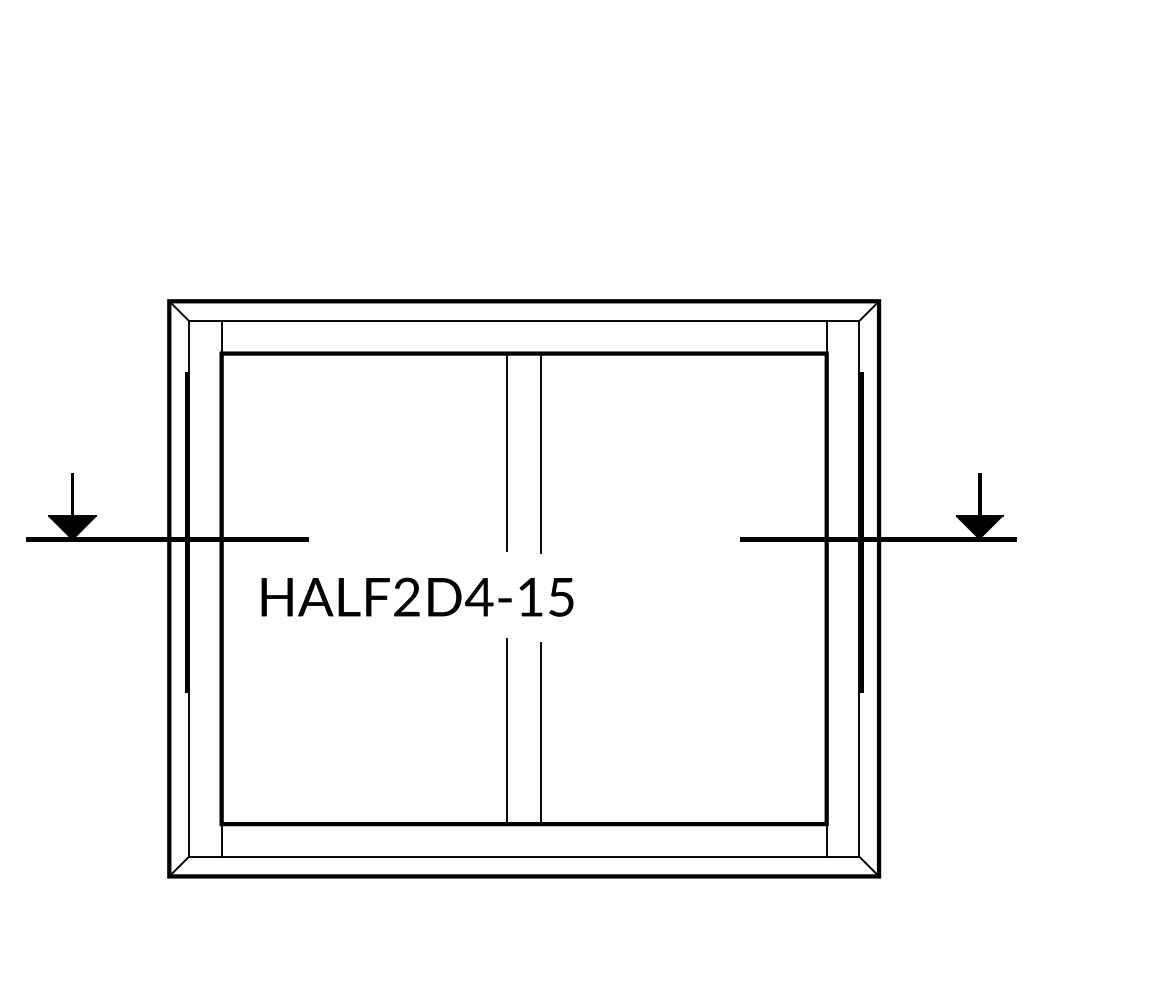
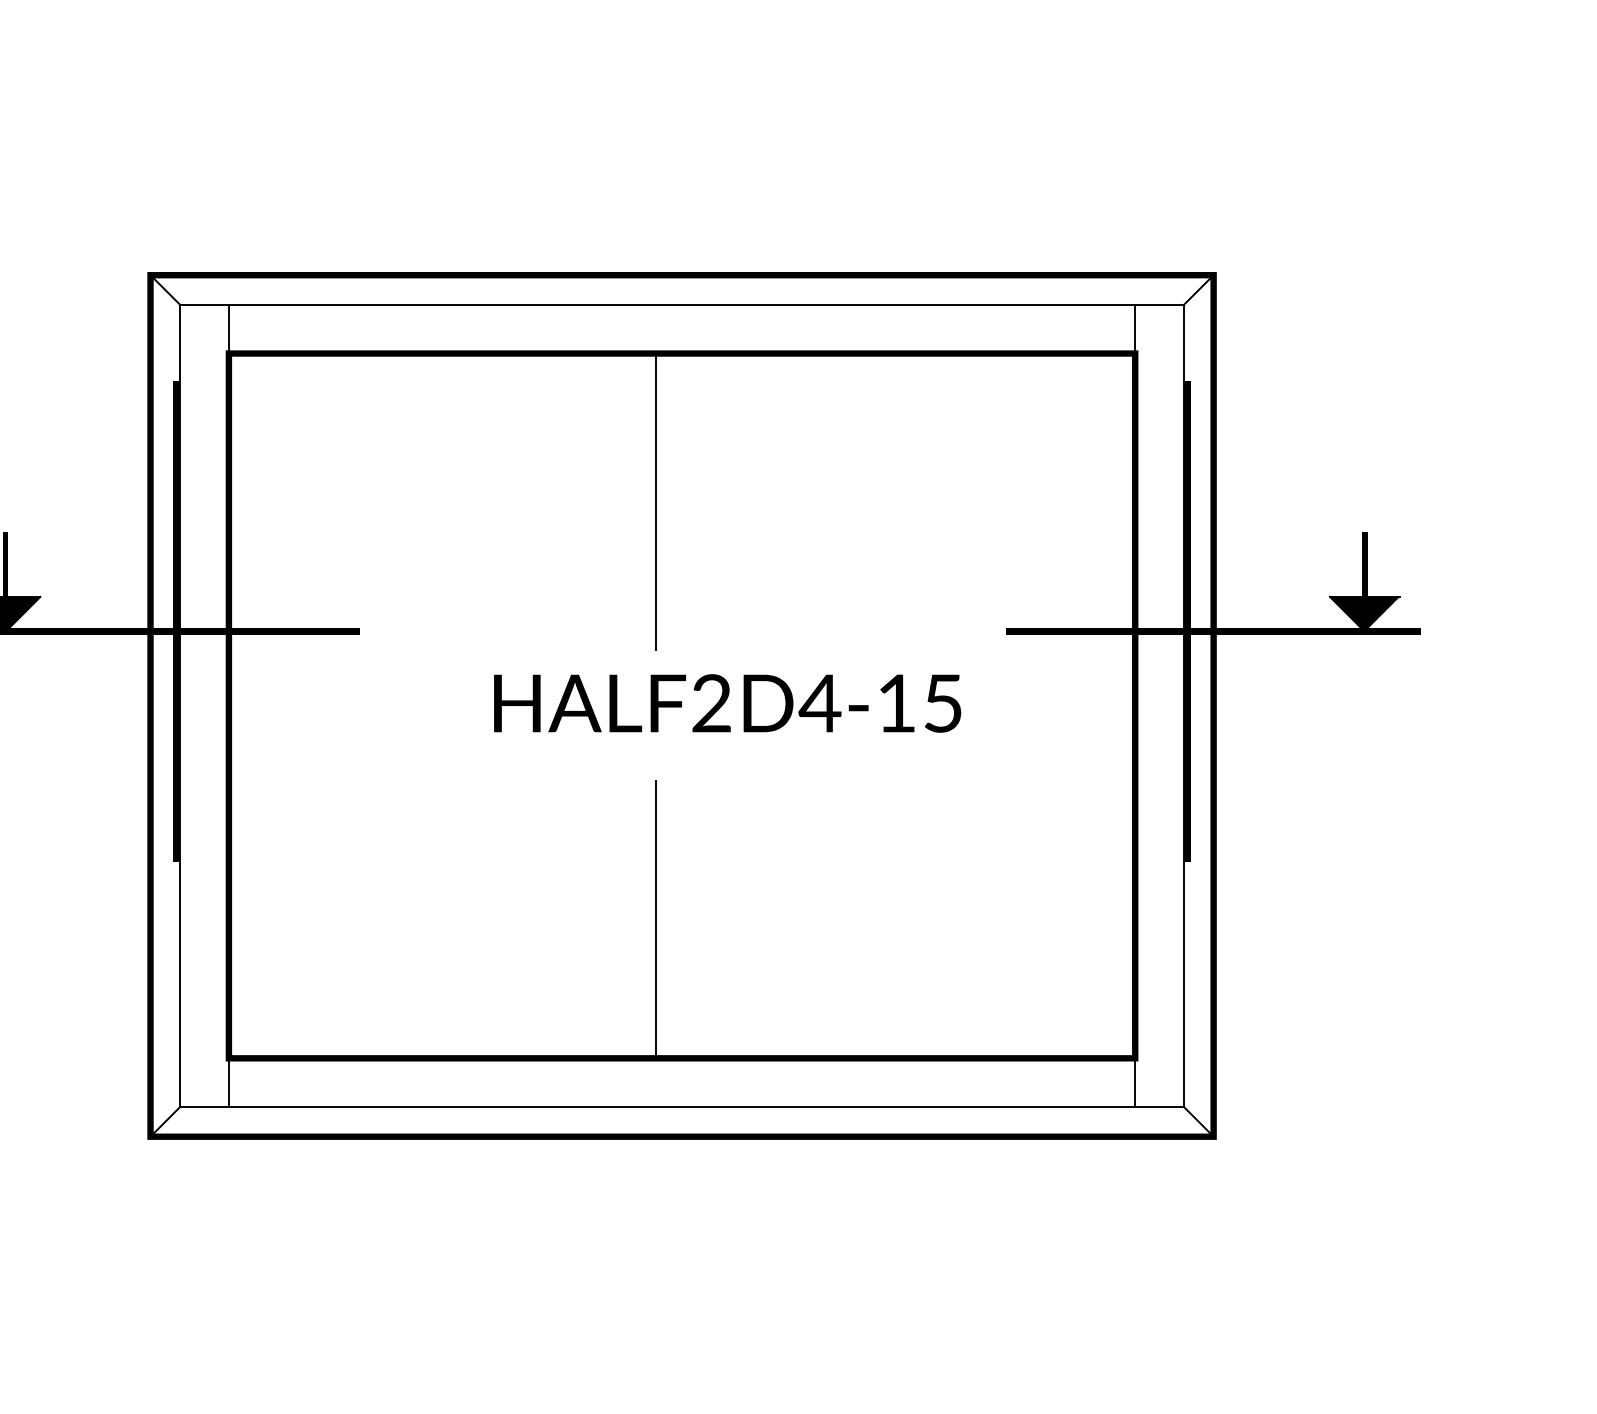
line: (541, 453) -> (708, 503), removed
text: (417, 596) -> (727, 702), moved
line: (541, 733) -> (708, 922), removed

